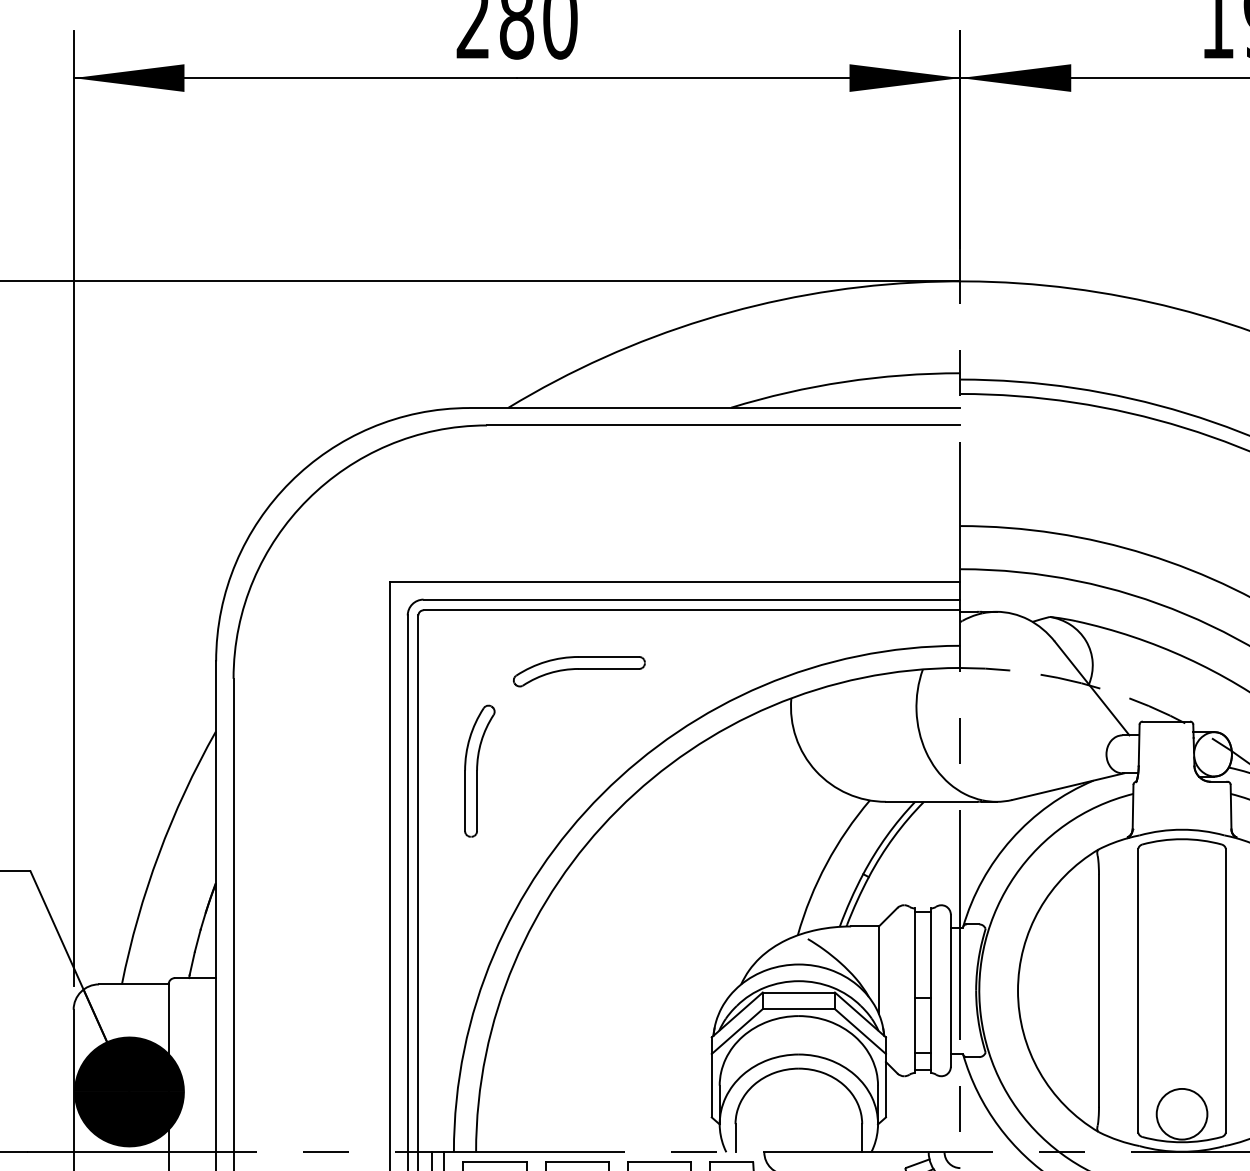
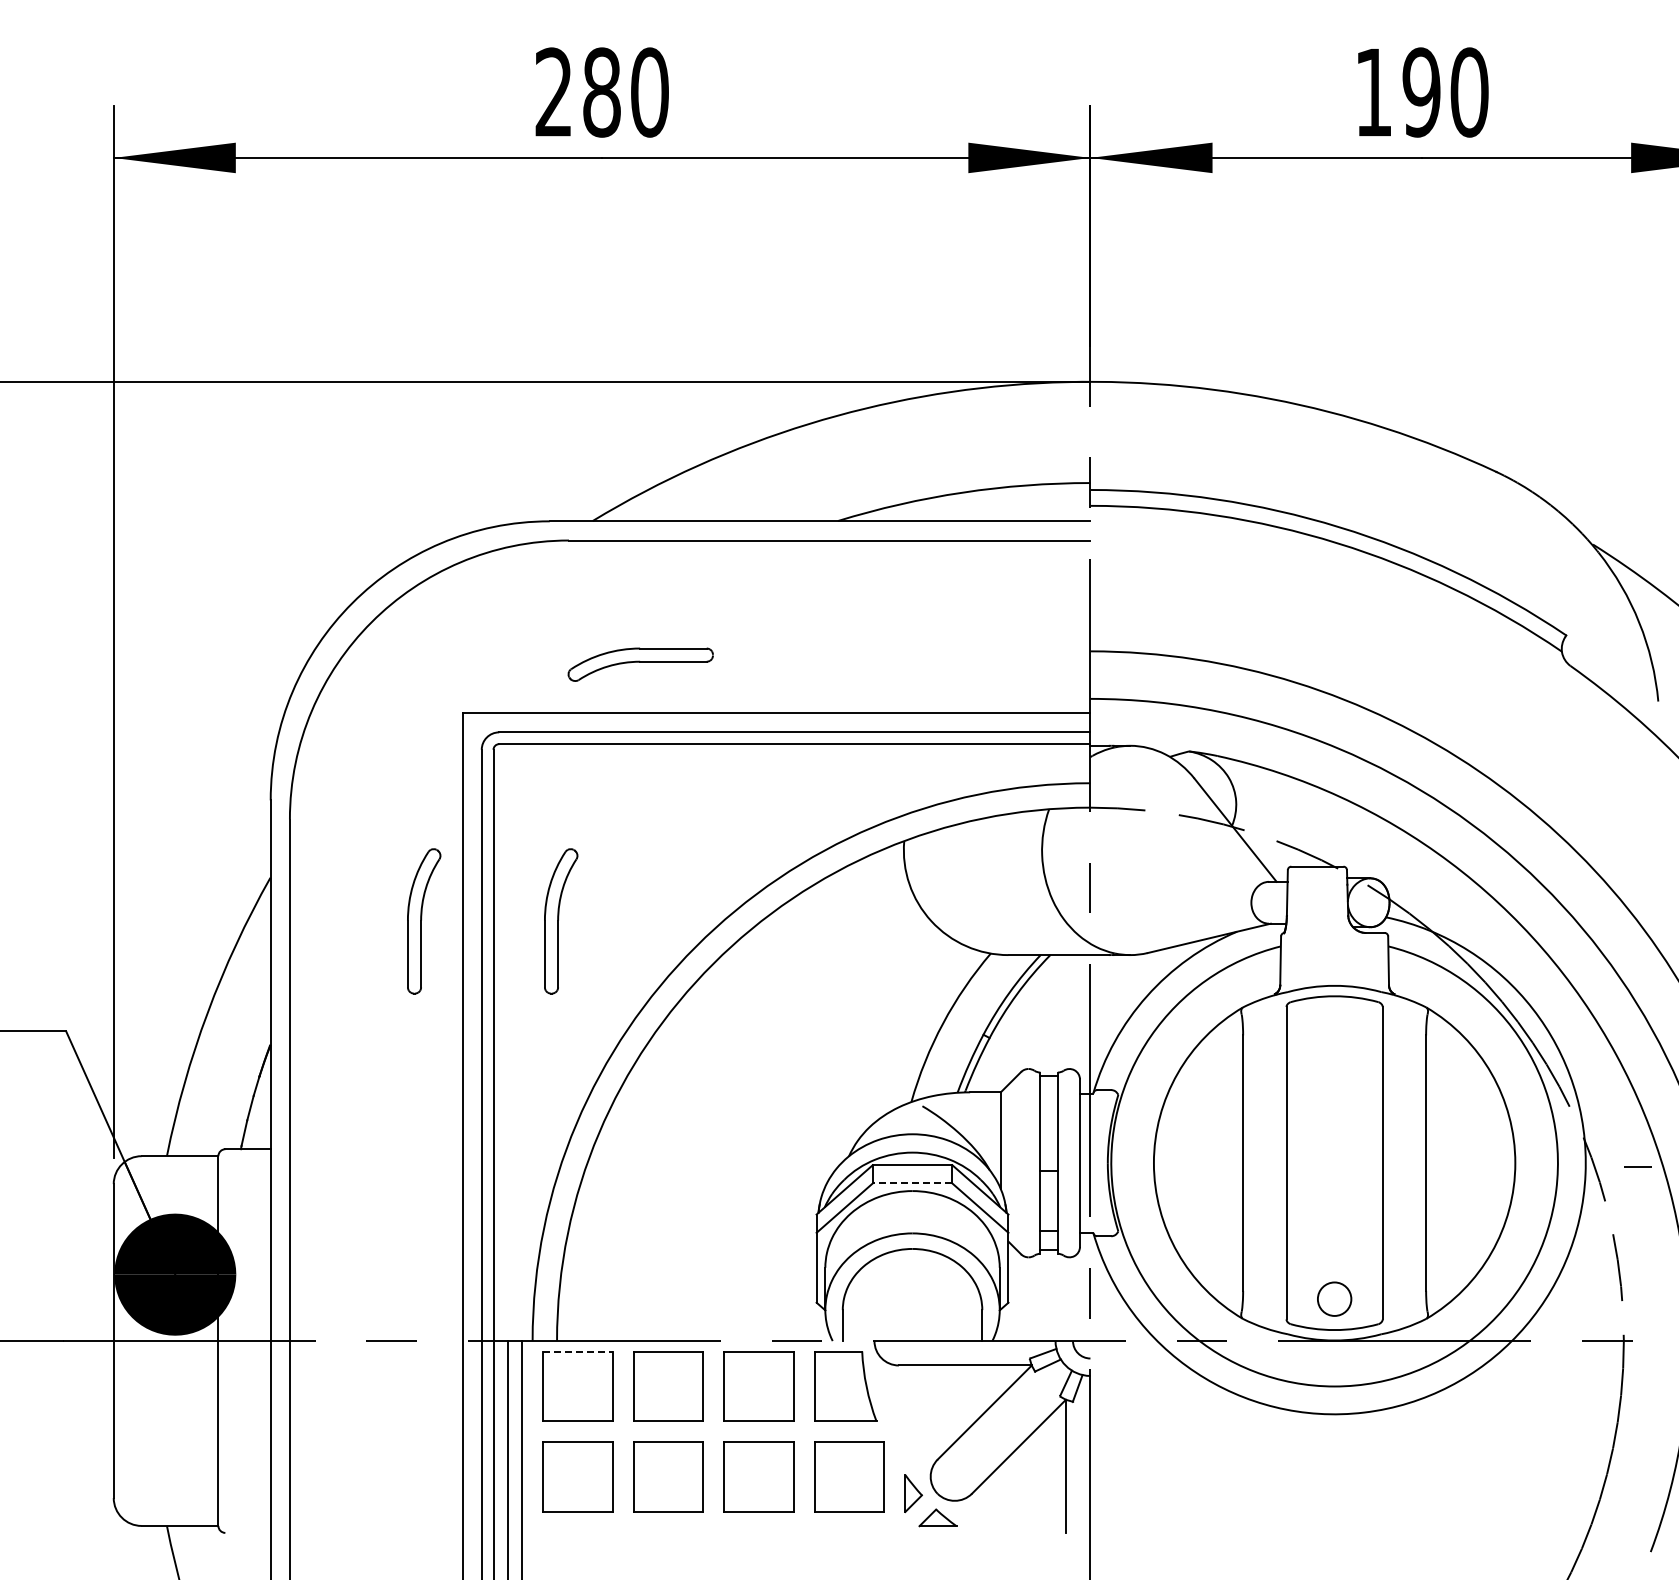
part: (579, 671) -> (640, 664), moved
part: (355, 771) -> (424, 921), added
line: (798, 1009) -> (912, 1183), solid -> dashed
circle: (1181, 1114) -> (1334, 1299), size x0.6
line: (494, 1161) -> (577, 1351), solid -> dashed

